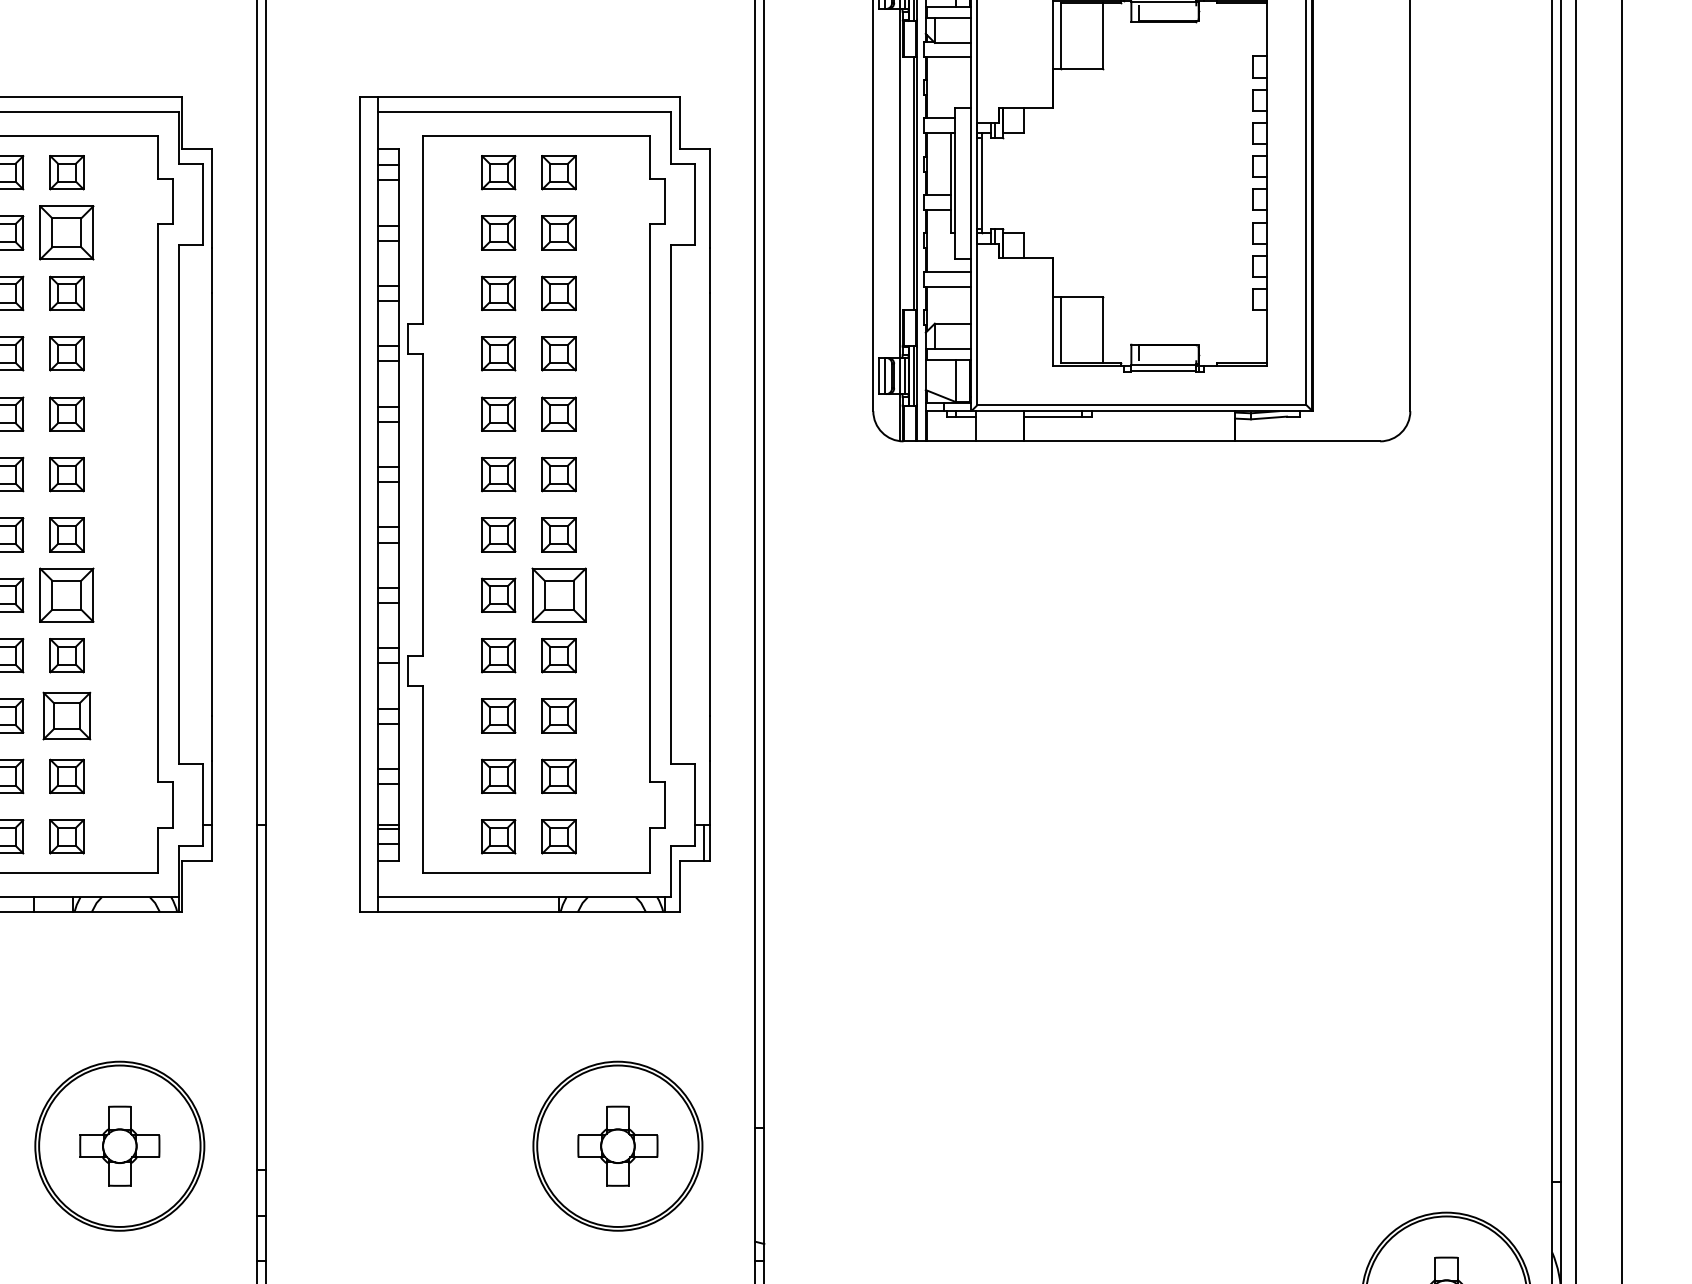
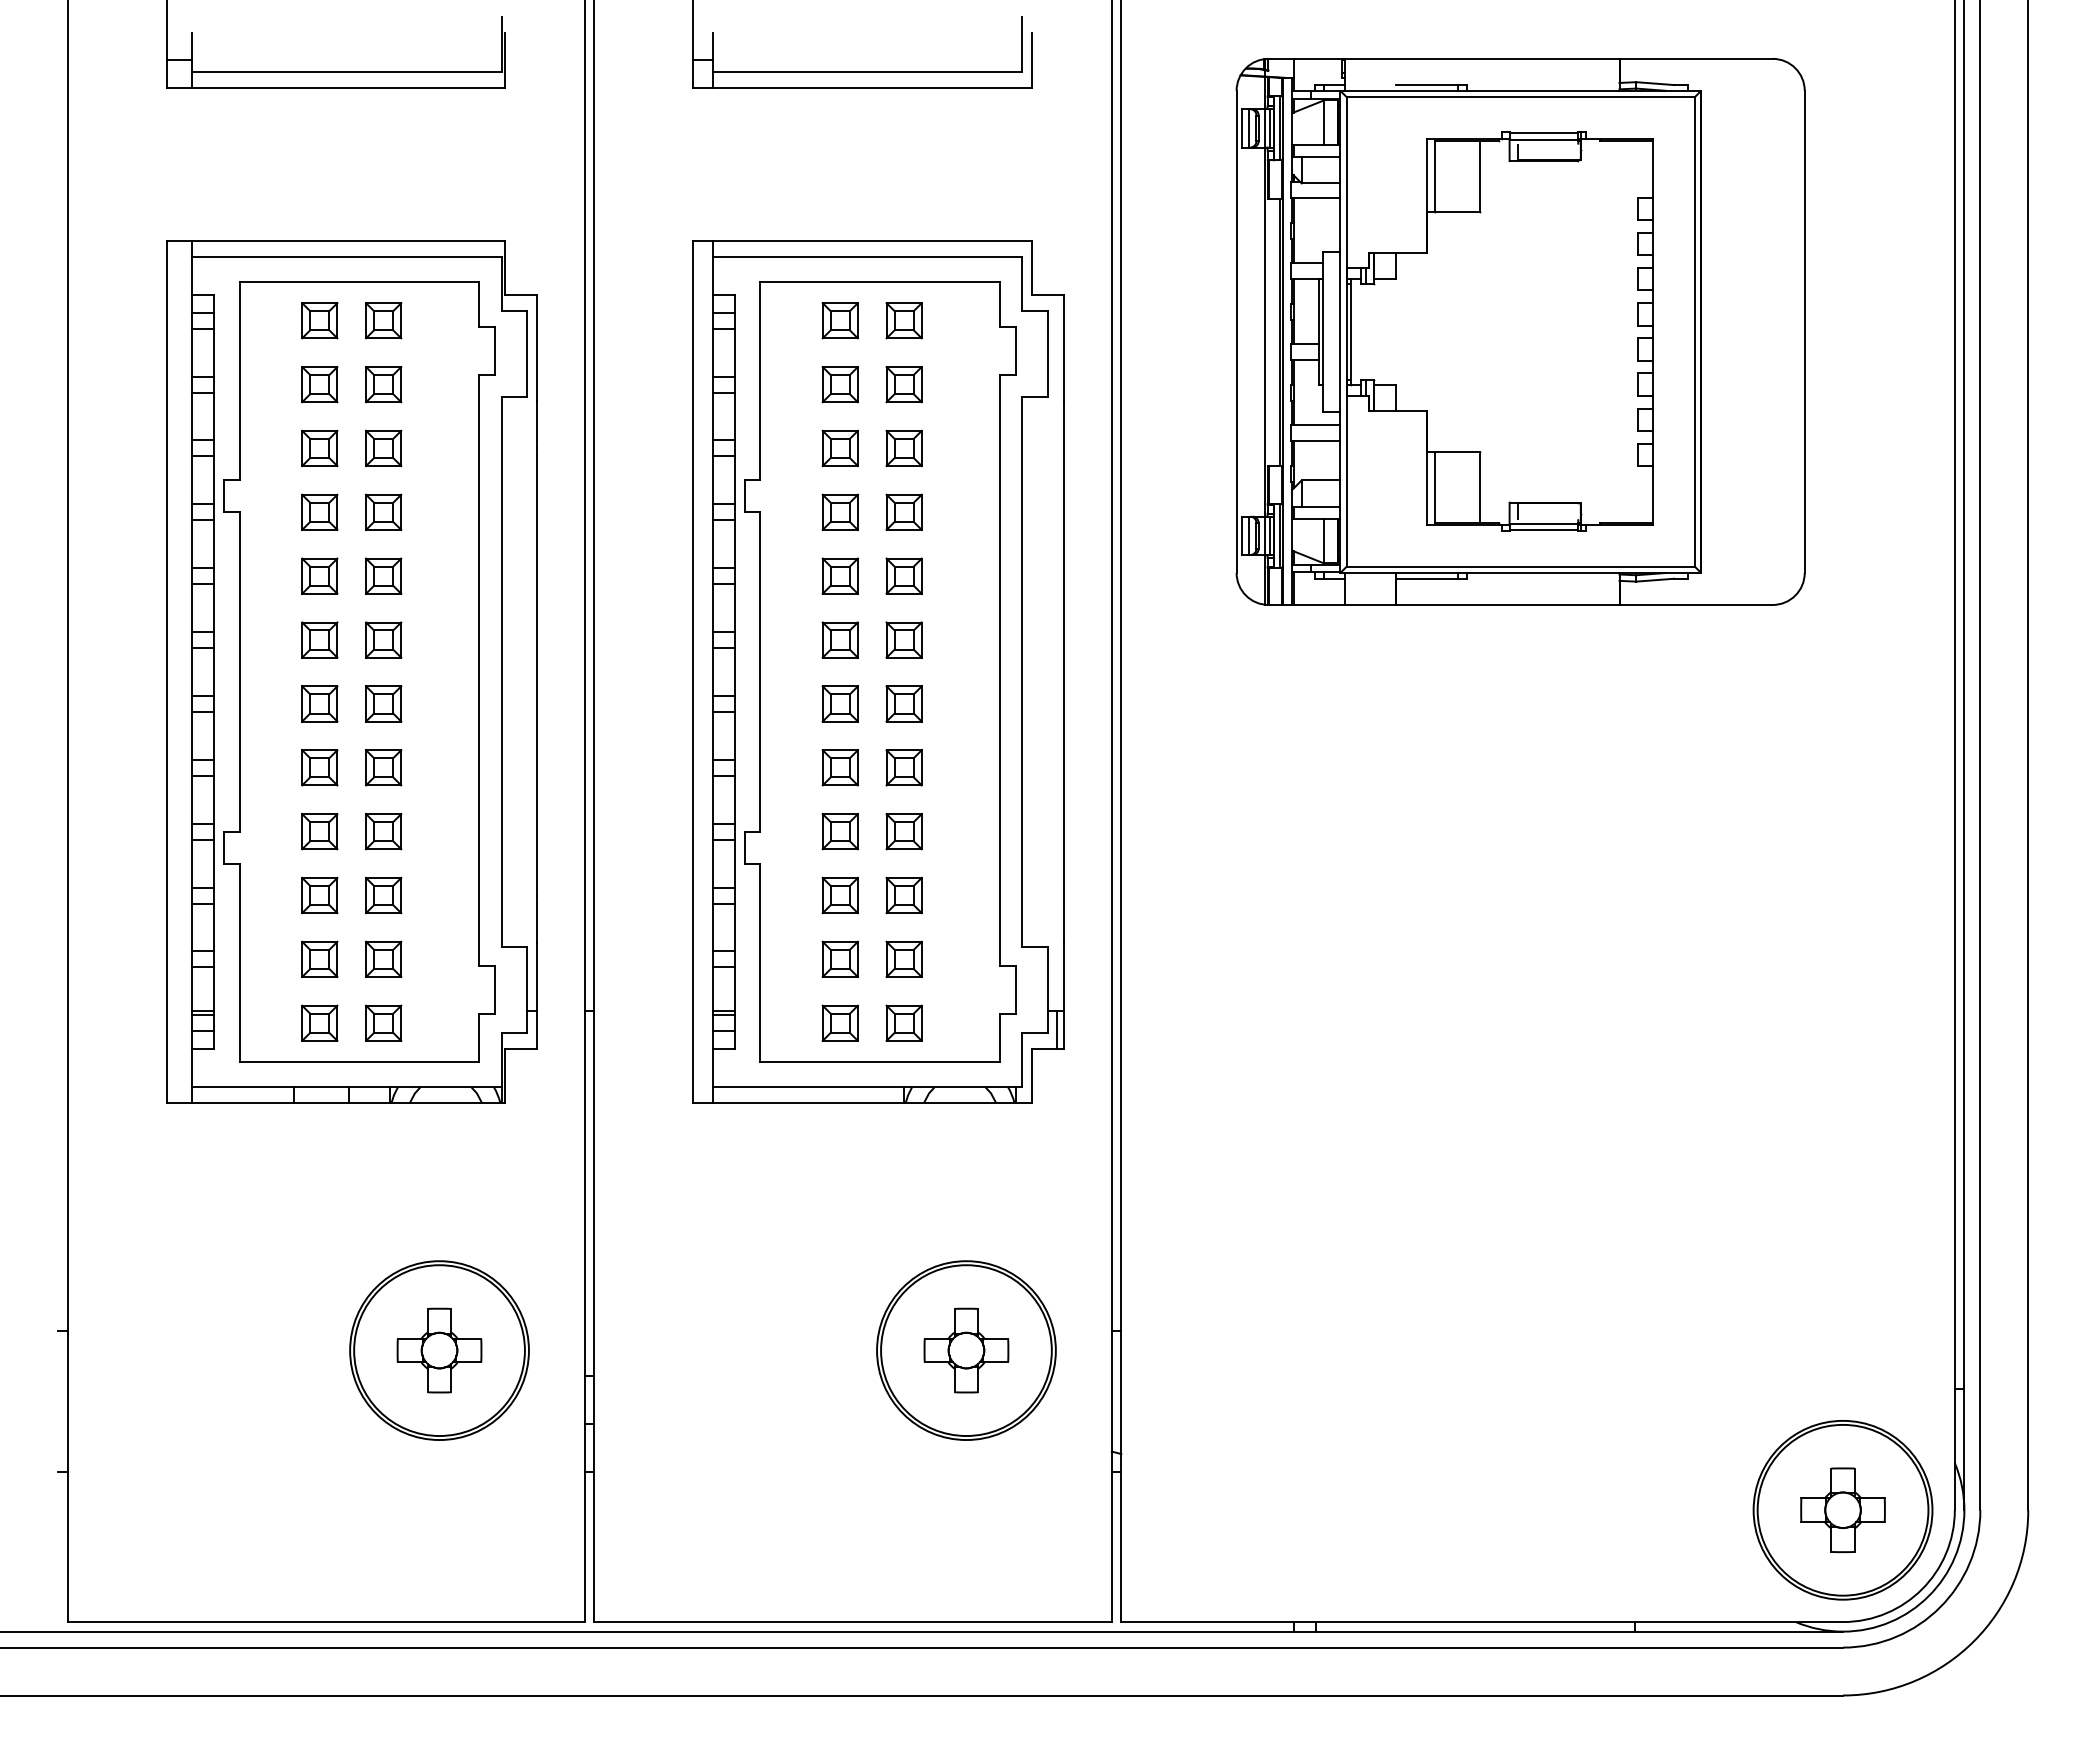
part: (66, 232) -> (383, 384), size x0.62
part: (66, 595) -> (383, 767), size x0.62
part: (558, 595) -> (903, 767), size x0.62
part: (66, 716) -> (383, 895), size x0.71

